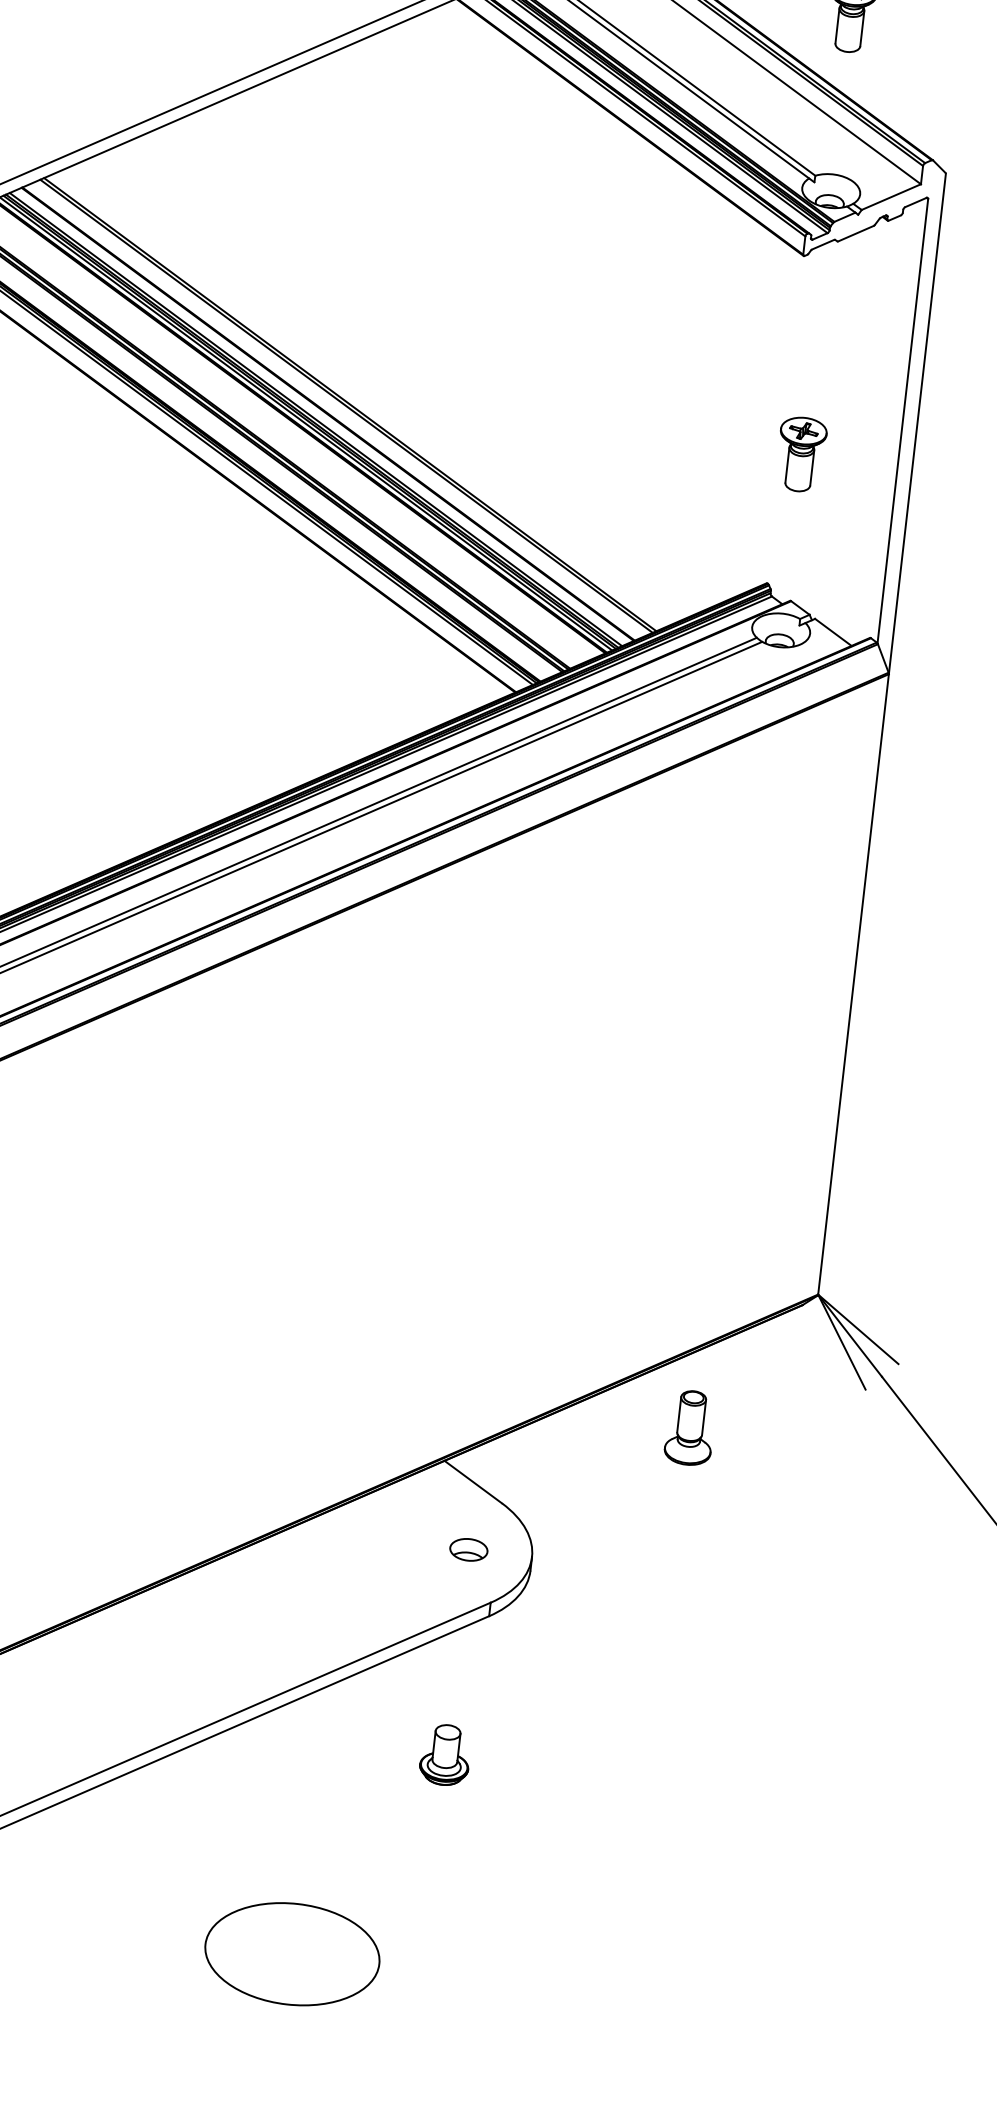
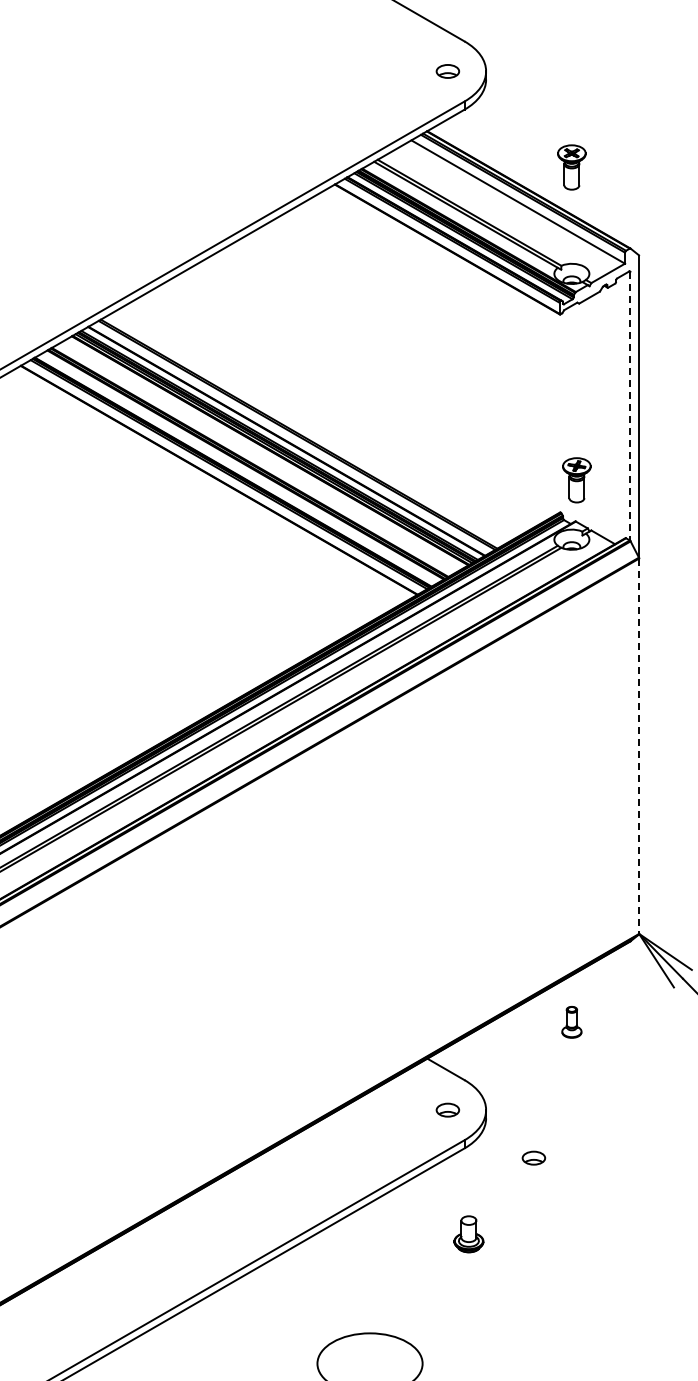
line: (903, 421) -> (630, 406), solid -> dashed
part: (800, 454) -> (576, 480), moved
line: (853, 984) -> (639, 746), solid -> dashed
part: (689, 1428) -> (571, 1022), size x0.7
part: (601, 1644) -> (533, 1157), added
part: (444, 1755) -> (468, 1234), moved

